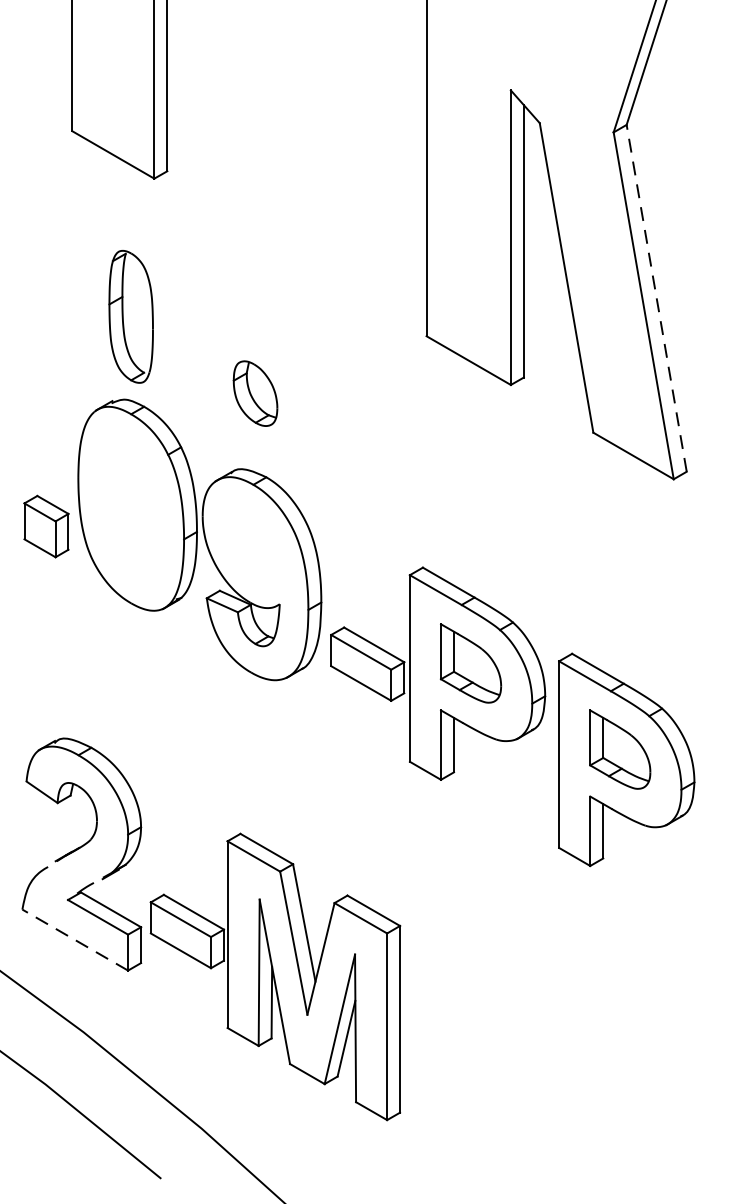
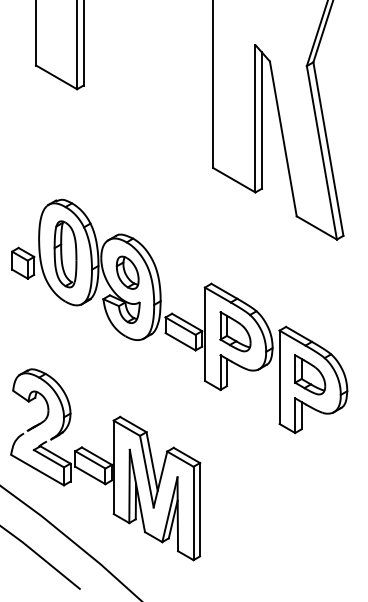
line: (656, 297) -> (328, 148), dashed -> solid
part: (131, 317) -> (65, 254), moved
part: (255, 393) -> (127, 272), moved
line: (75, 940) -> (37, 470), dashed -> solid

